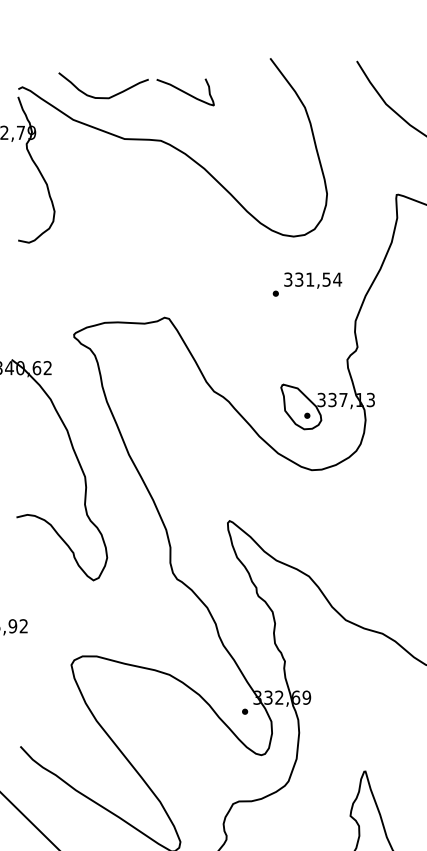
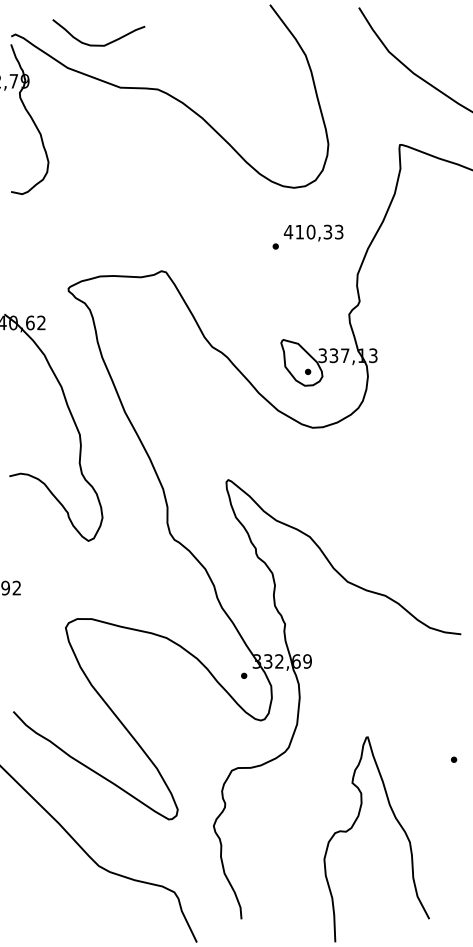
curve: (186, 92) -> (183, 39), removed
text: (312, 279) -> (313, 231), 331,54 -> 410,33

